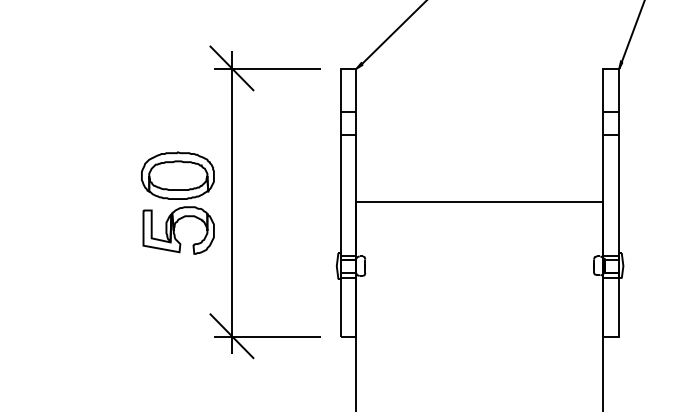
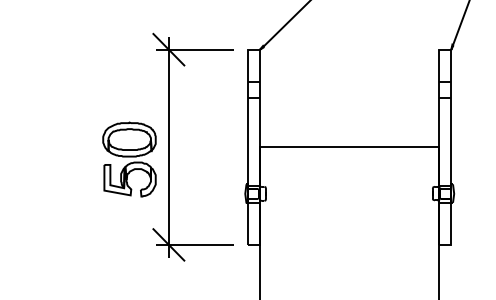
part: (177, 202) -> (129, 159), moved

